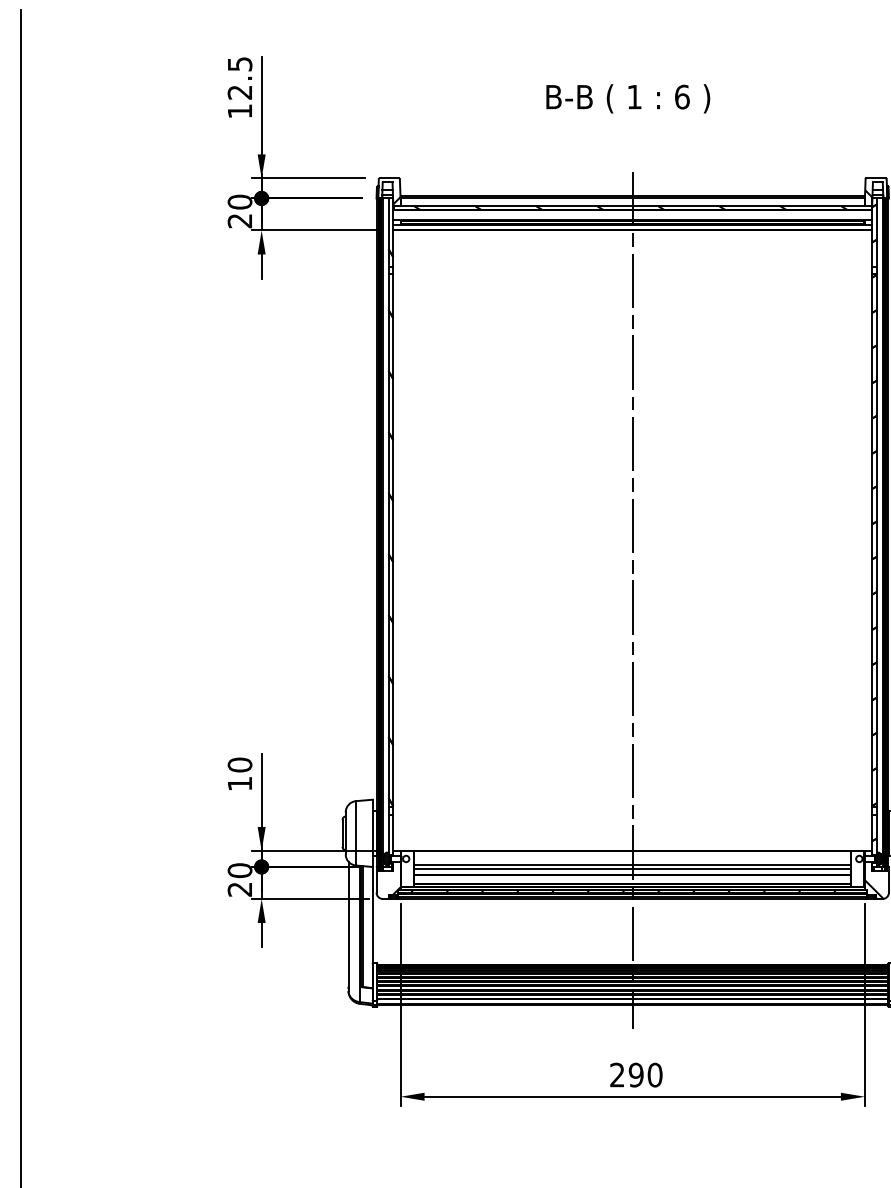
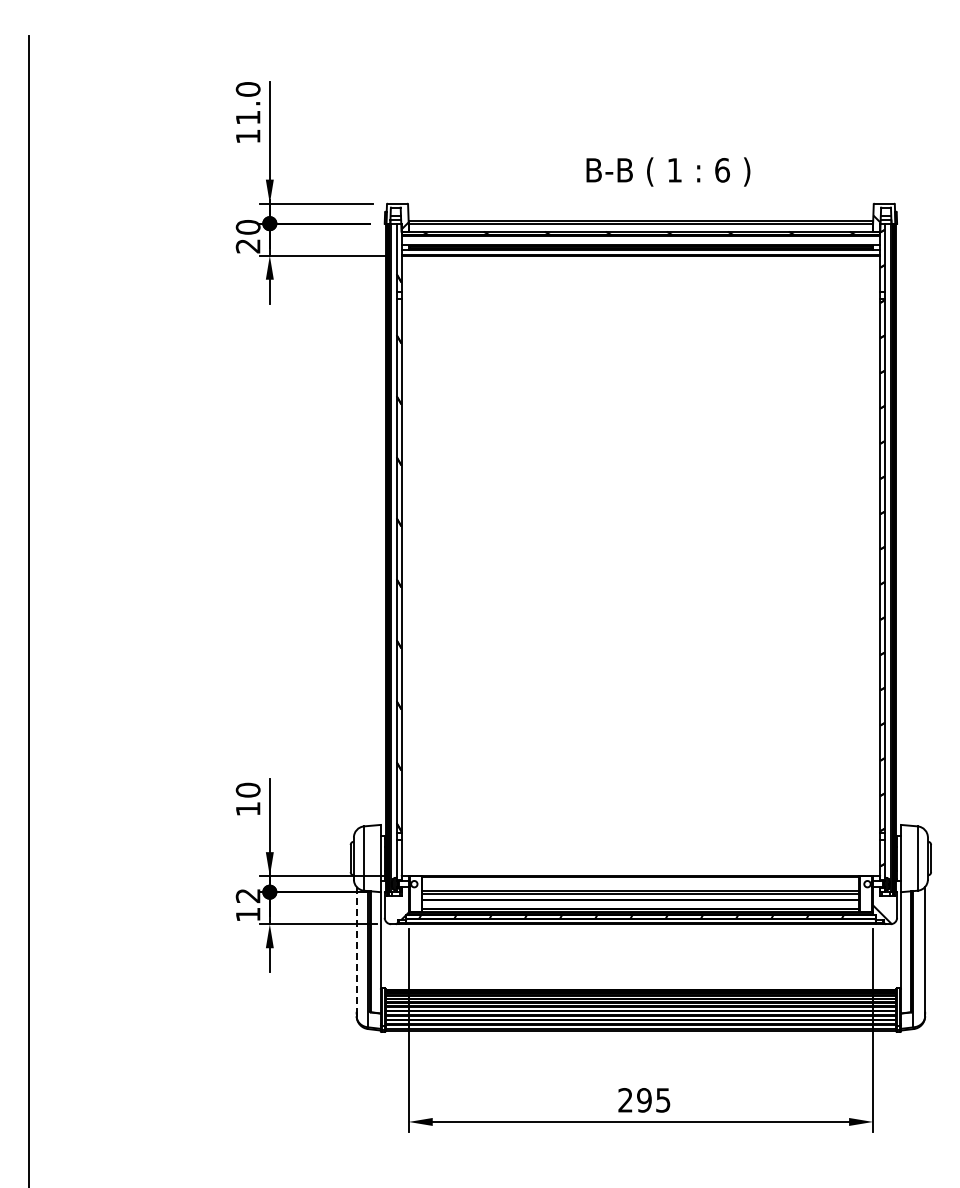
text: (239, 78) -> (247, 103), 12.5 -> 11.0
text: (628, 98) -> (668, 171), moved
line: (632, 600) -> (640, 625), removed
text: (239, 879) -> (247, 904), 20 -> 12
line: (348, 924) -> (356, 949), solid -> dashed
text: (655, 1075) -> (663, 1100), 290 -> 295

